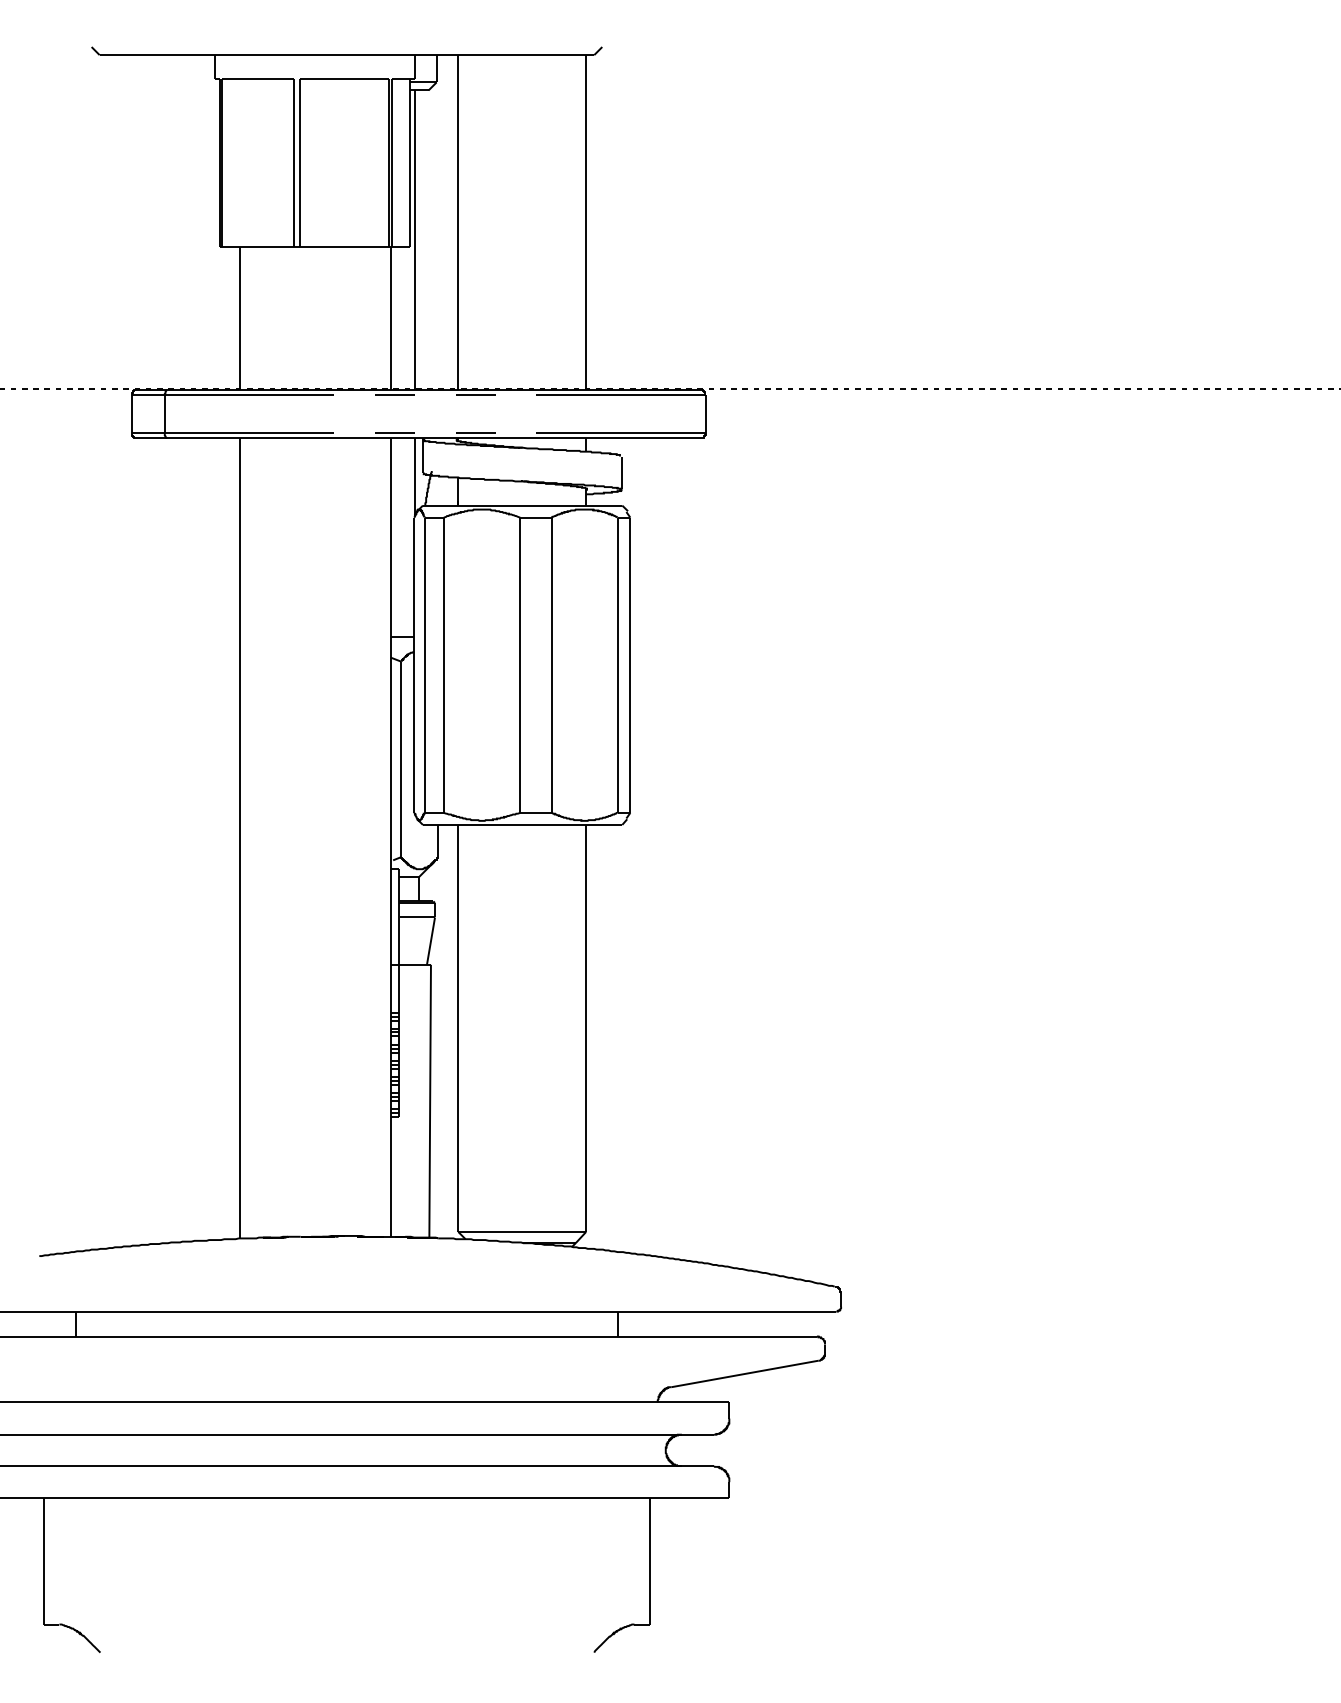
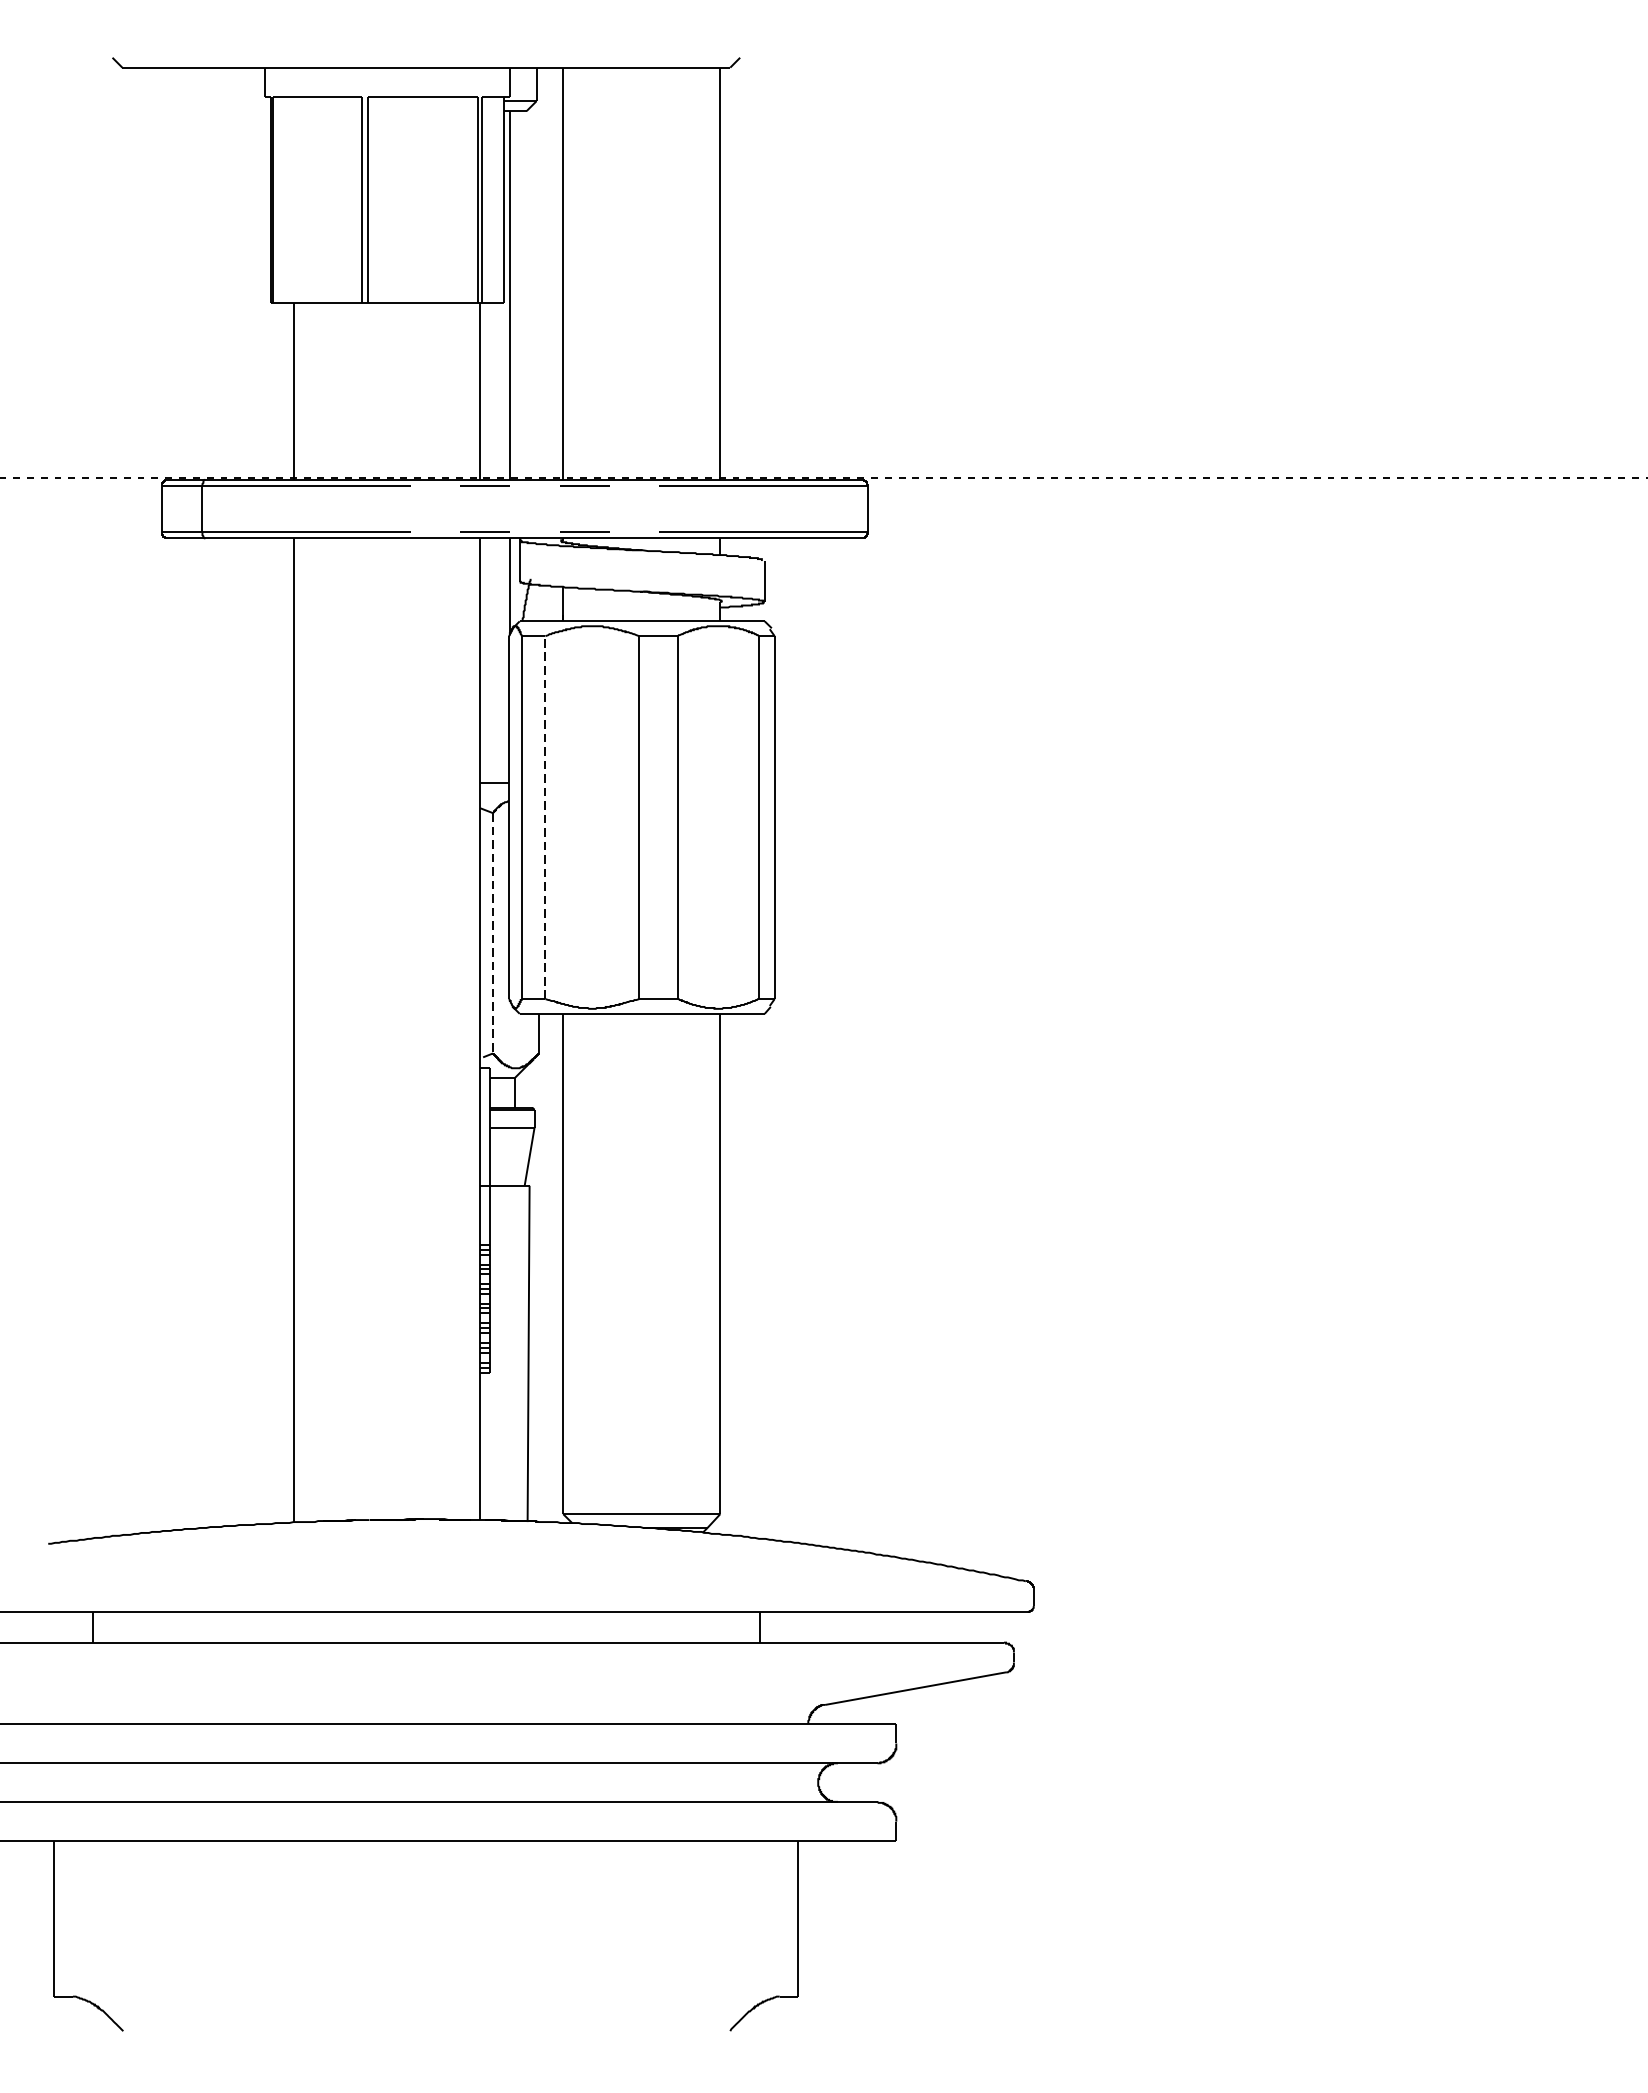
line: (443, 665) -> (544, 817), solid -> dashed
line: (401, 759) -> (493, 933), solid -> dashed

